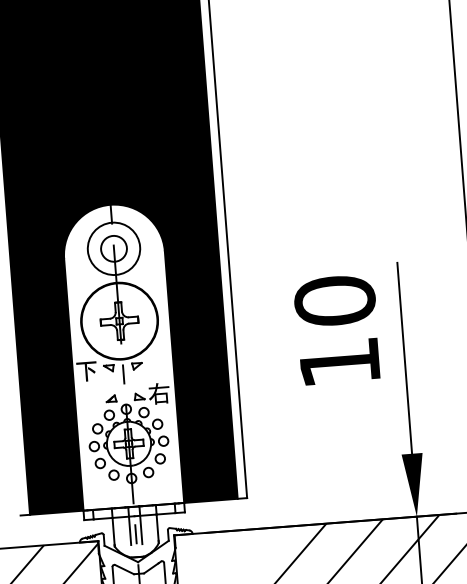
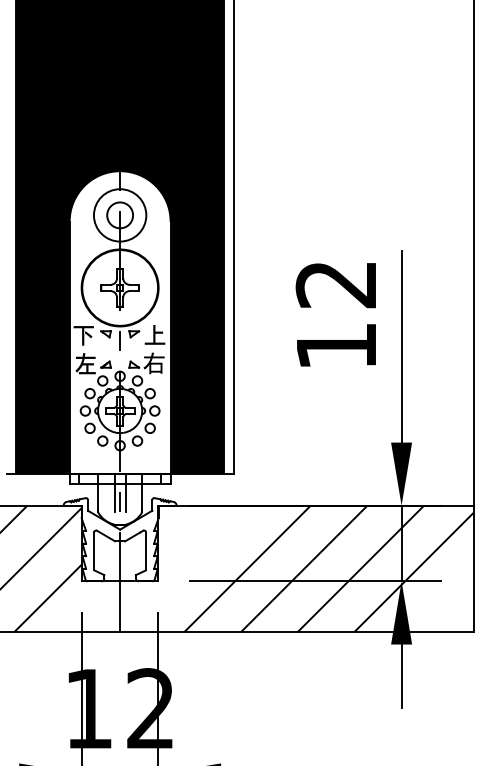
text: (334, 300) -> (336, 283), 10 -> 12
fill: (157, 364) -> (154, 334), added
fill: (90, 399) -> (85, 363), added

